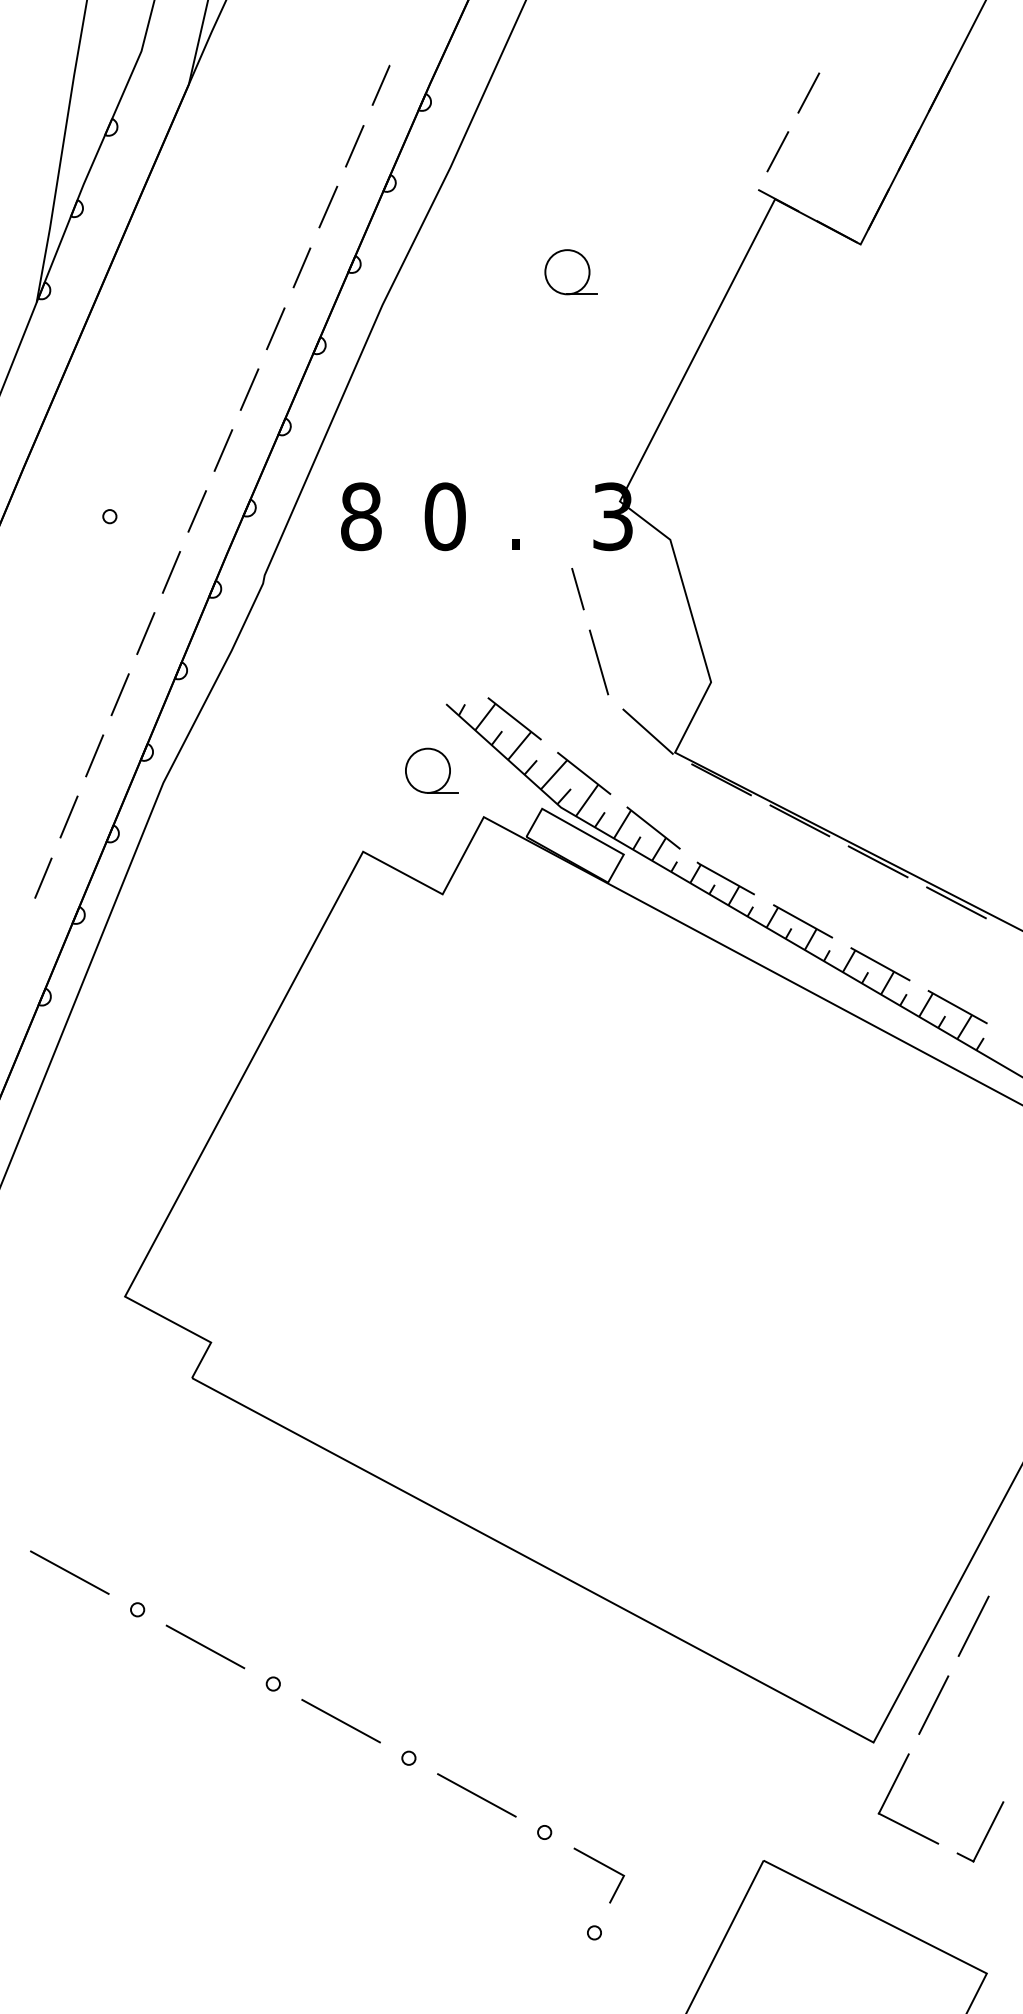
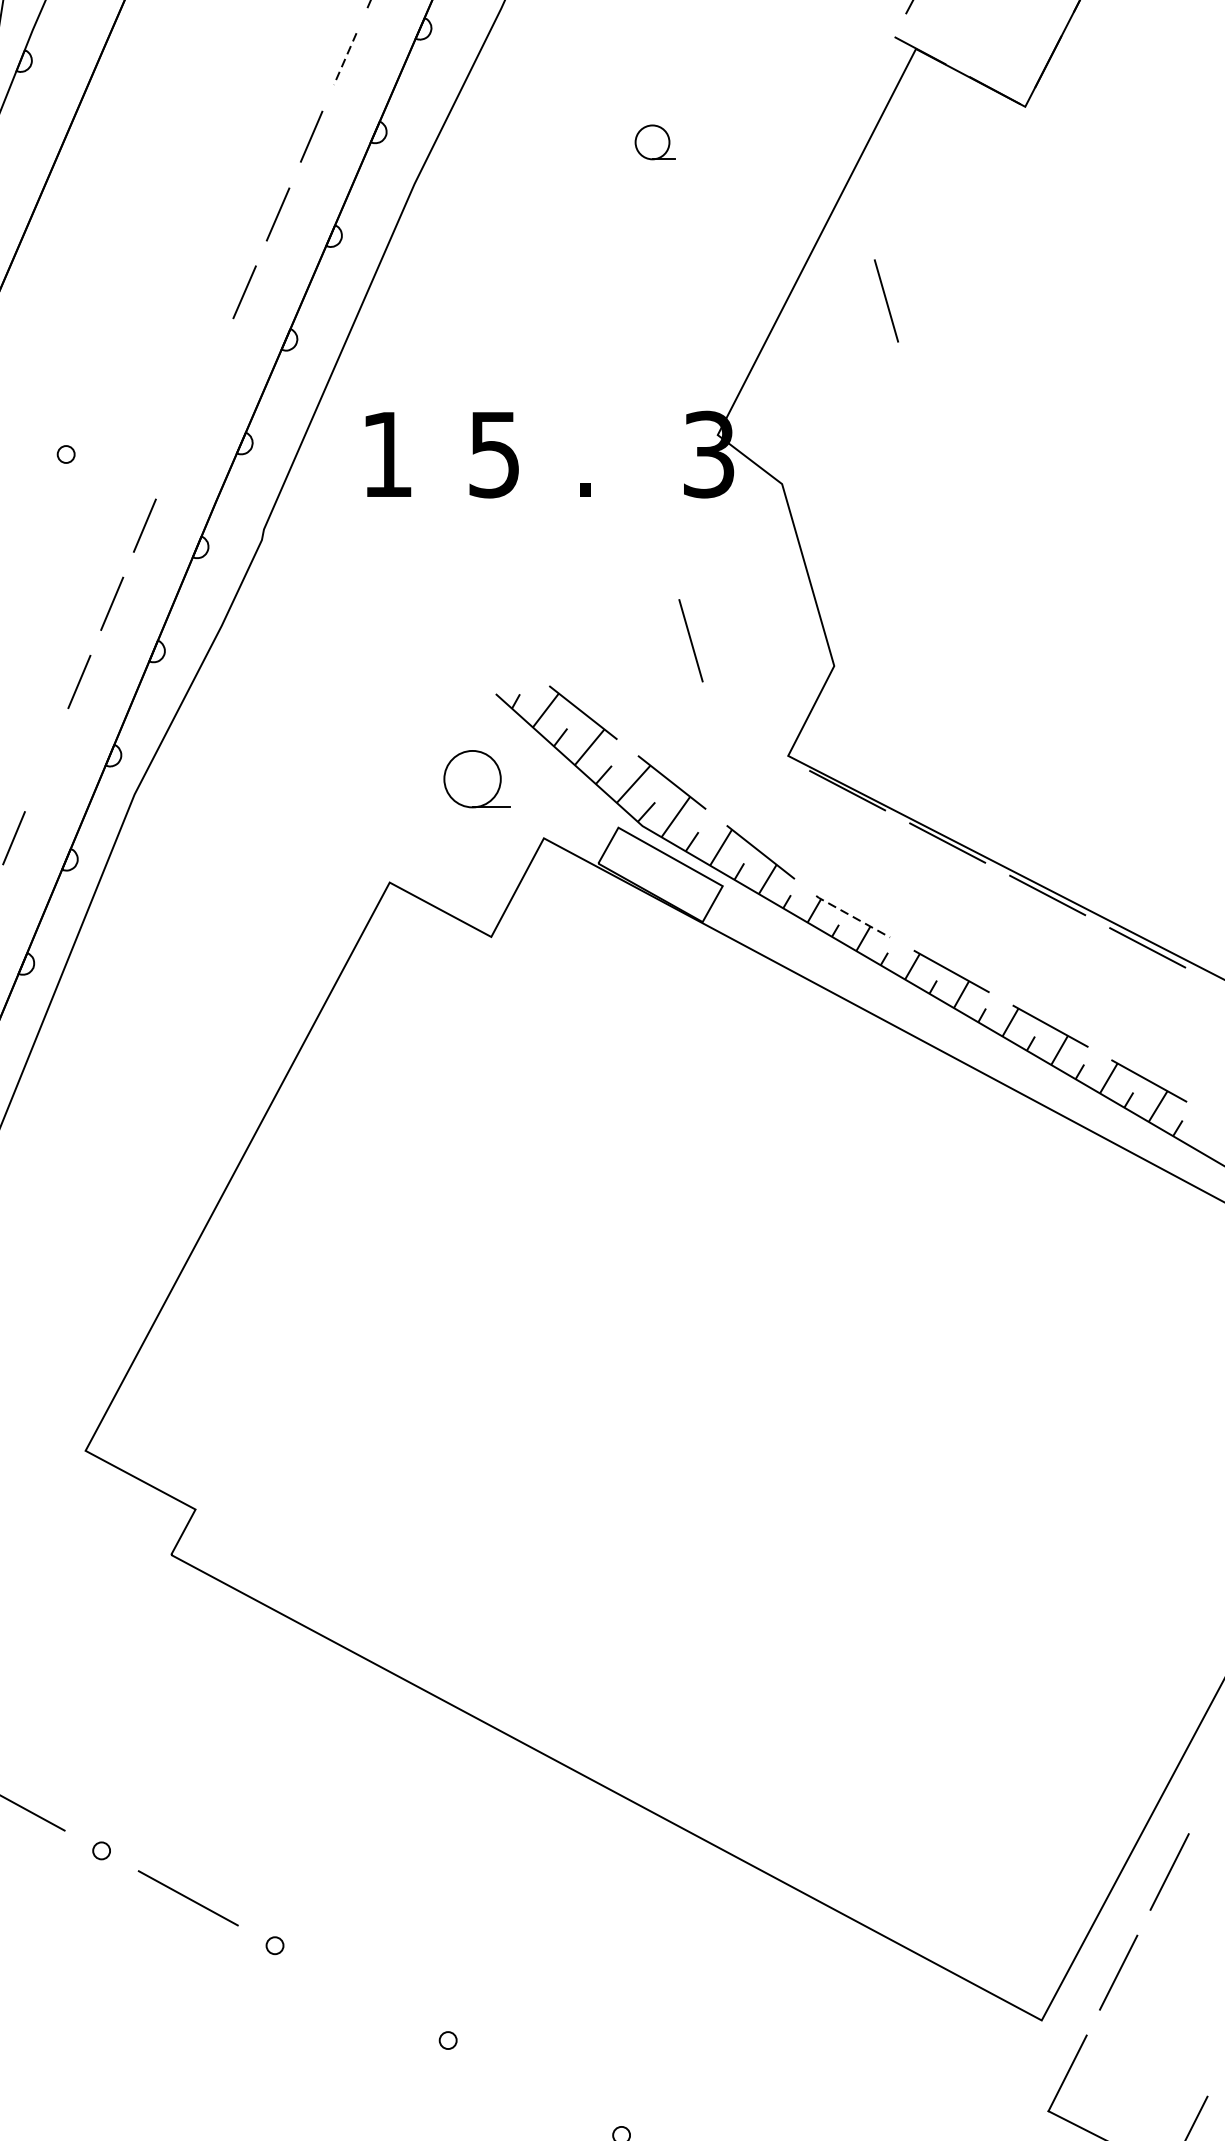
line: (328, 207) -> (345, 59), solid -> dashed
part: (570, 272) -> (654, 142), size x0.6
line: (751, 396) -> (885, 301), added
line: (223, 450) -> (211, 369), removed
line: (197, 511) -> (178, 447), removed
text: (361, 516) -> (387, 454), 8 -> 1
text: (444, 516) -> (493, 454), 0 -> 5
line: (577, 588) -> (663, 546), removed
line: (647, 731) -> (752, 728), removed
line: (94, 755) -> (46, 759), removed
line: (725, 878) -> (852, 916), solid -> dashed
line: (340, 1720) -> (360, 1992), removed
line: (476, 1795) -> (534, 2088), removed

